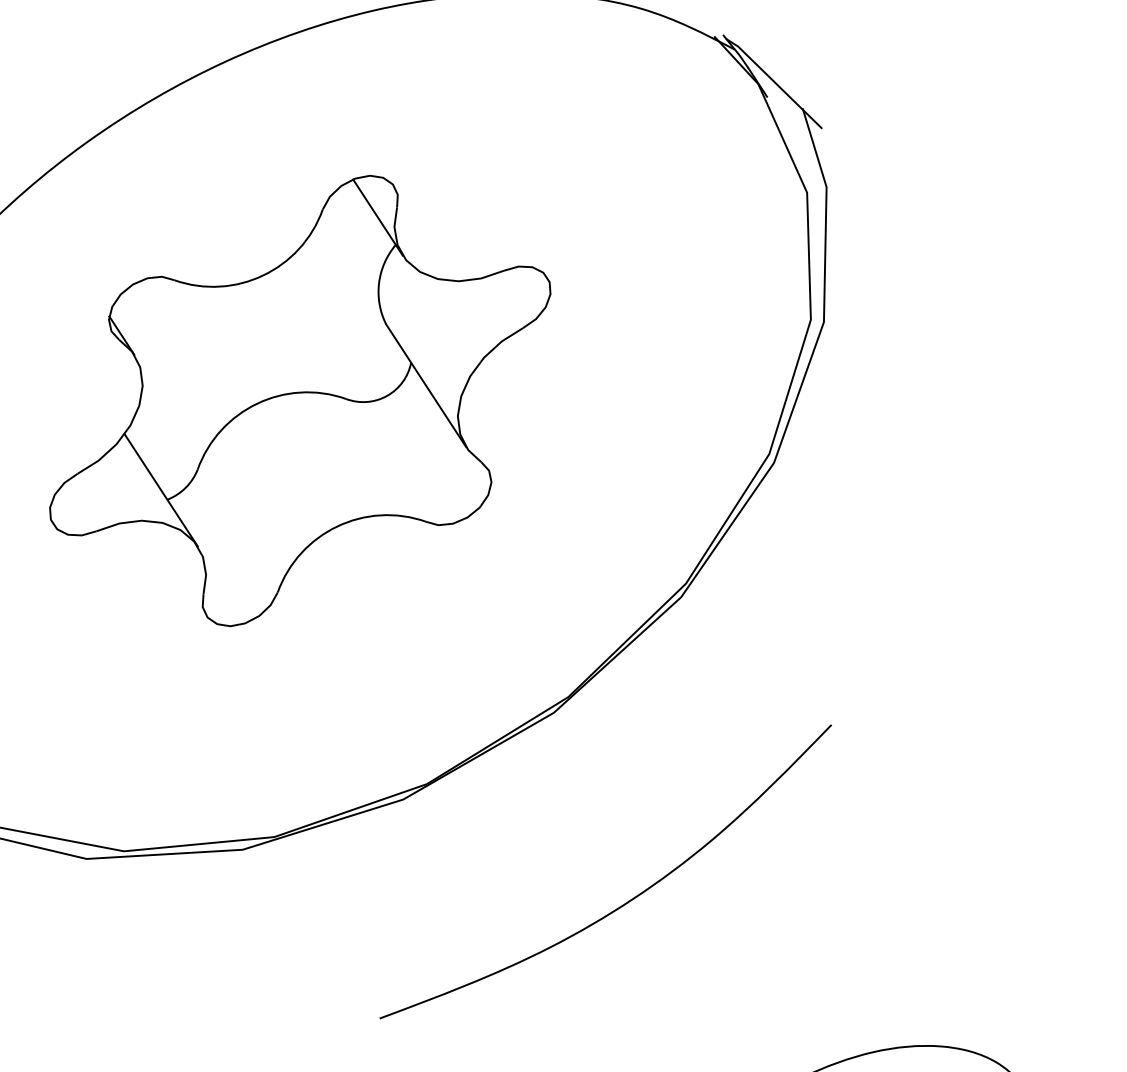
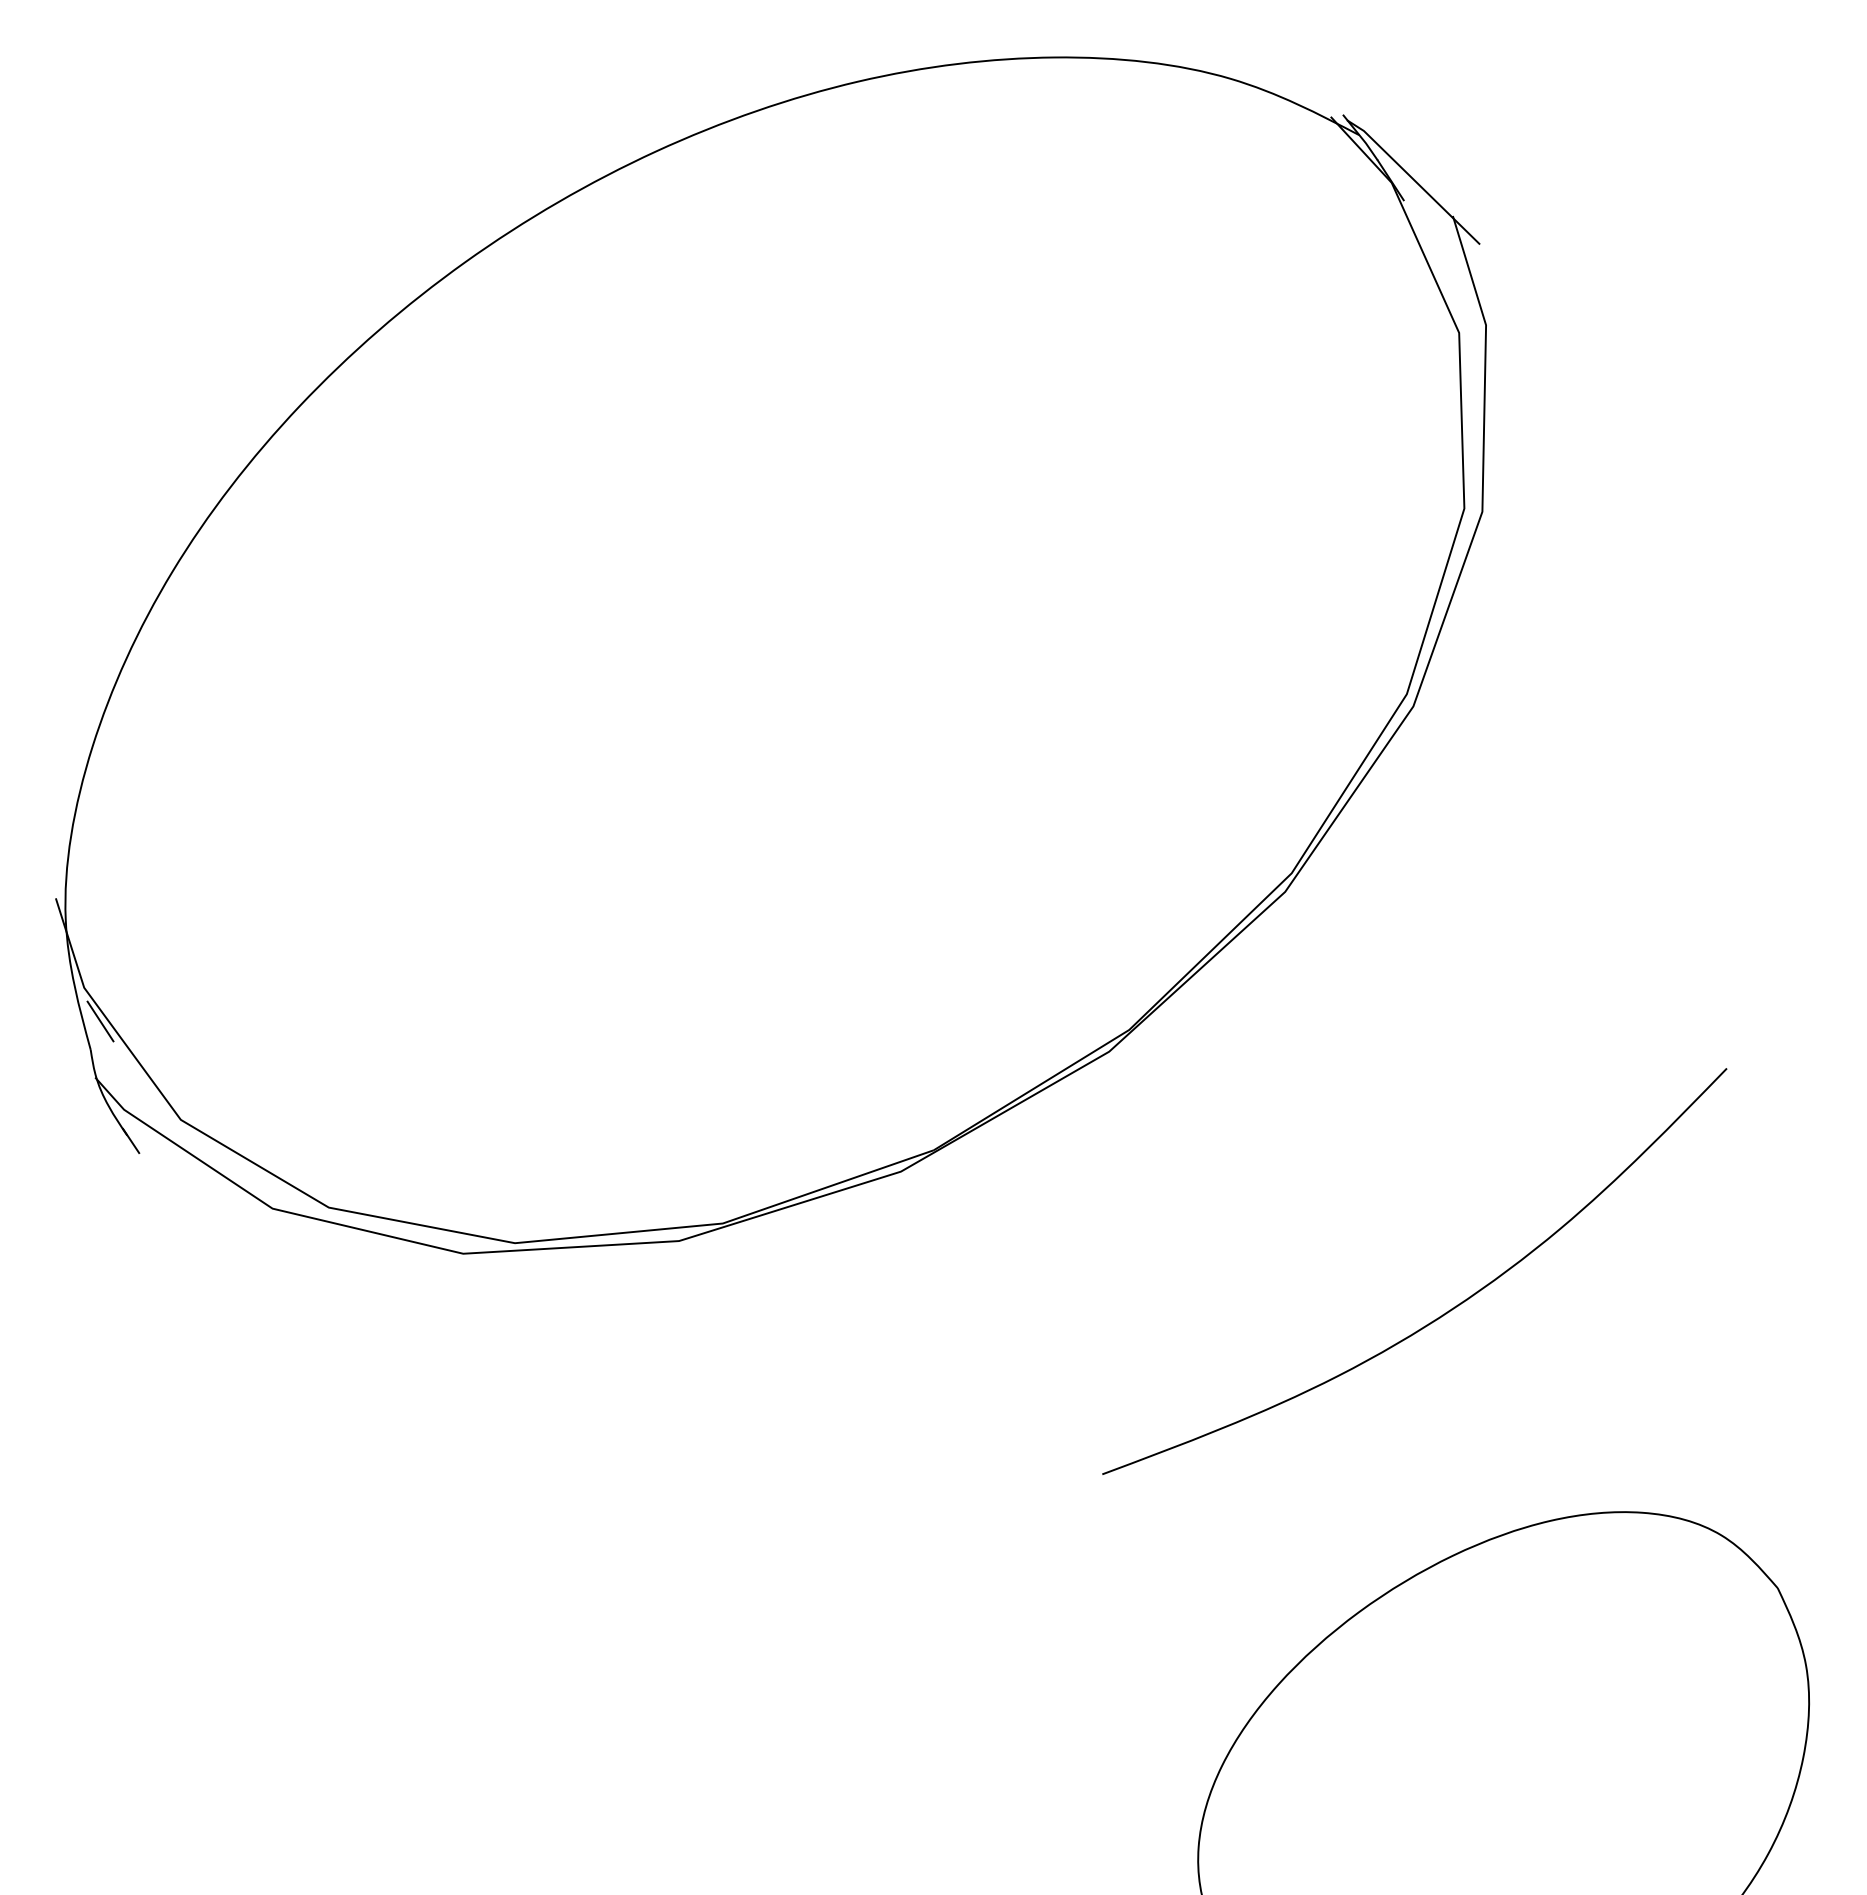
part: (300, 400) -> (758, 620), removed
curve: (625, 902) -> (1442, 1314), moved

